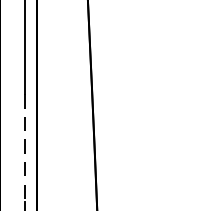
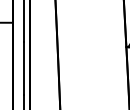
line: (24, 150) -> (24, 69), dashed -> solid

